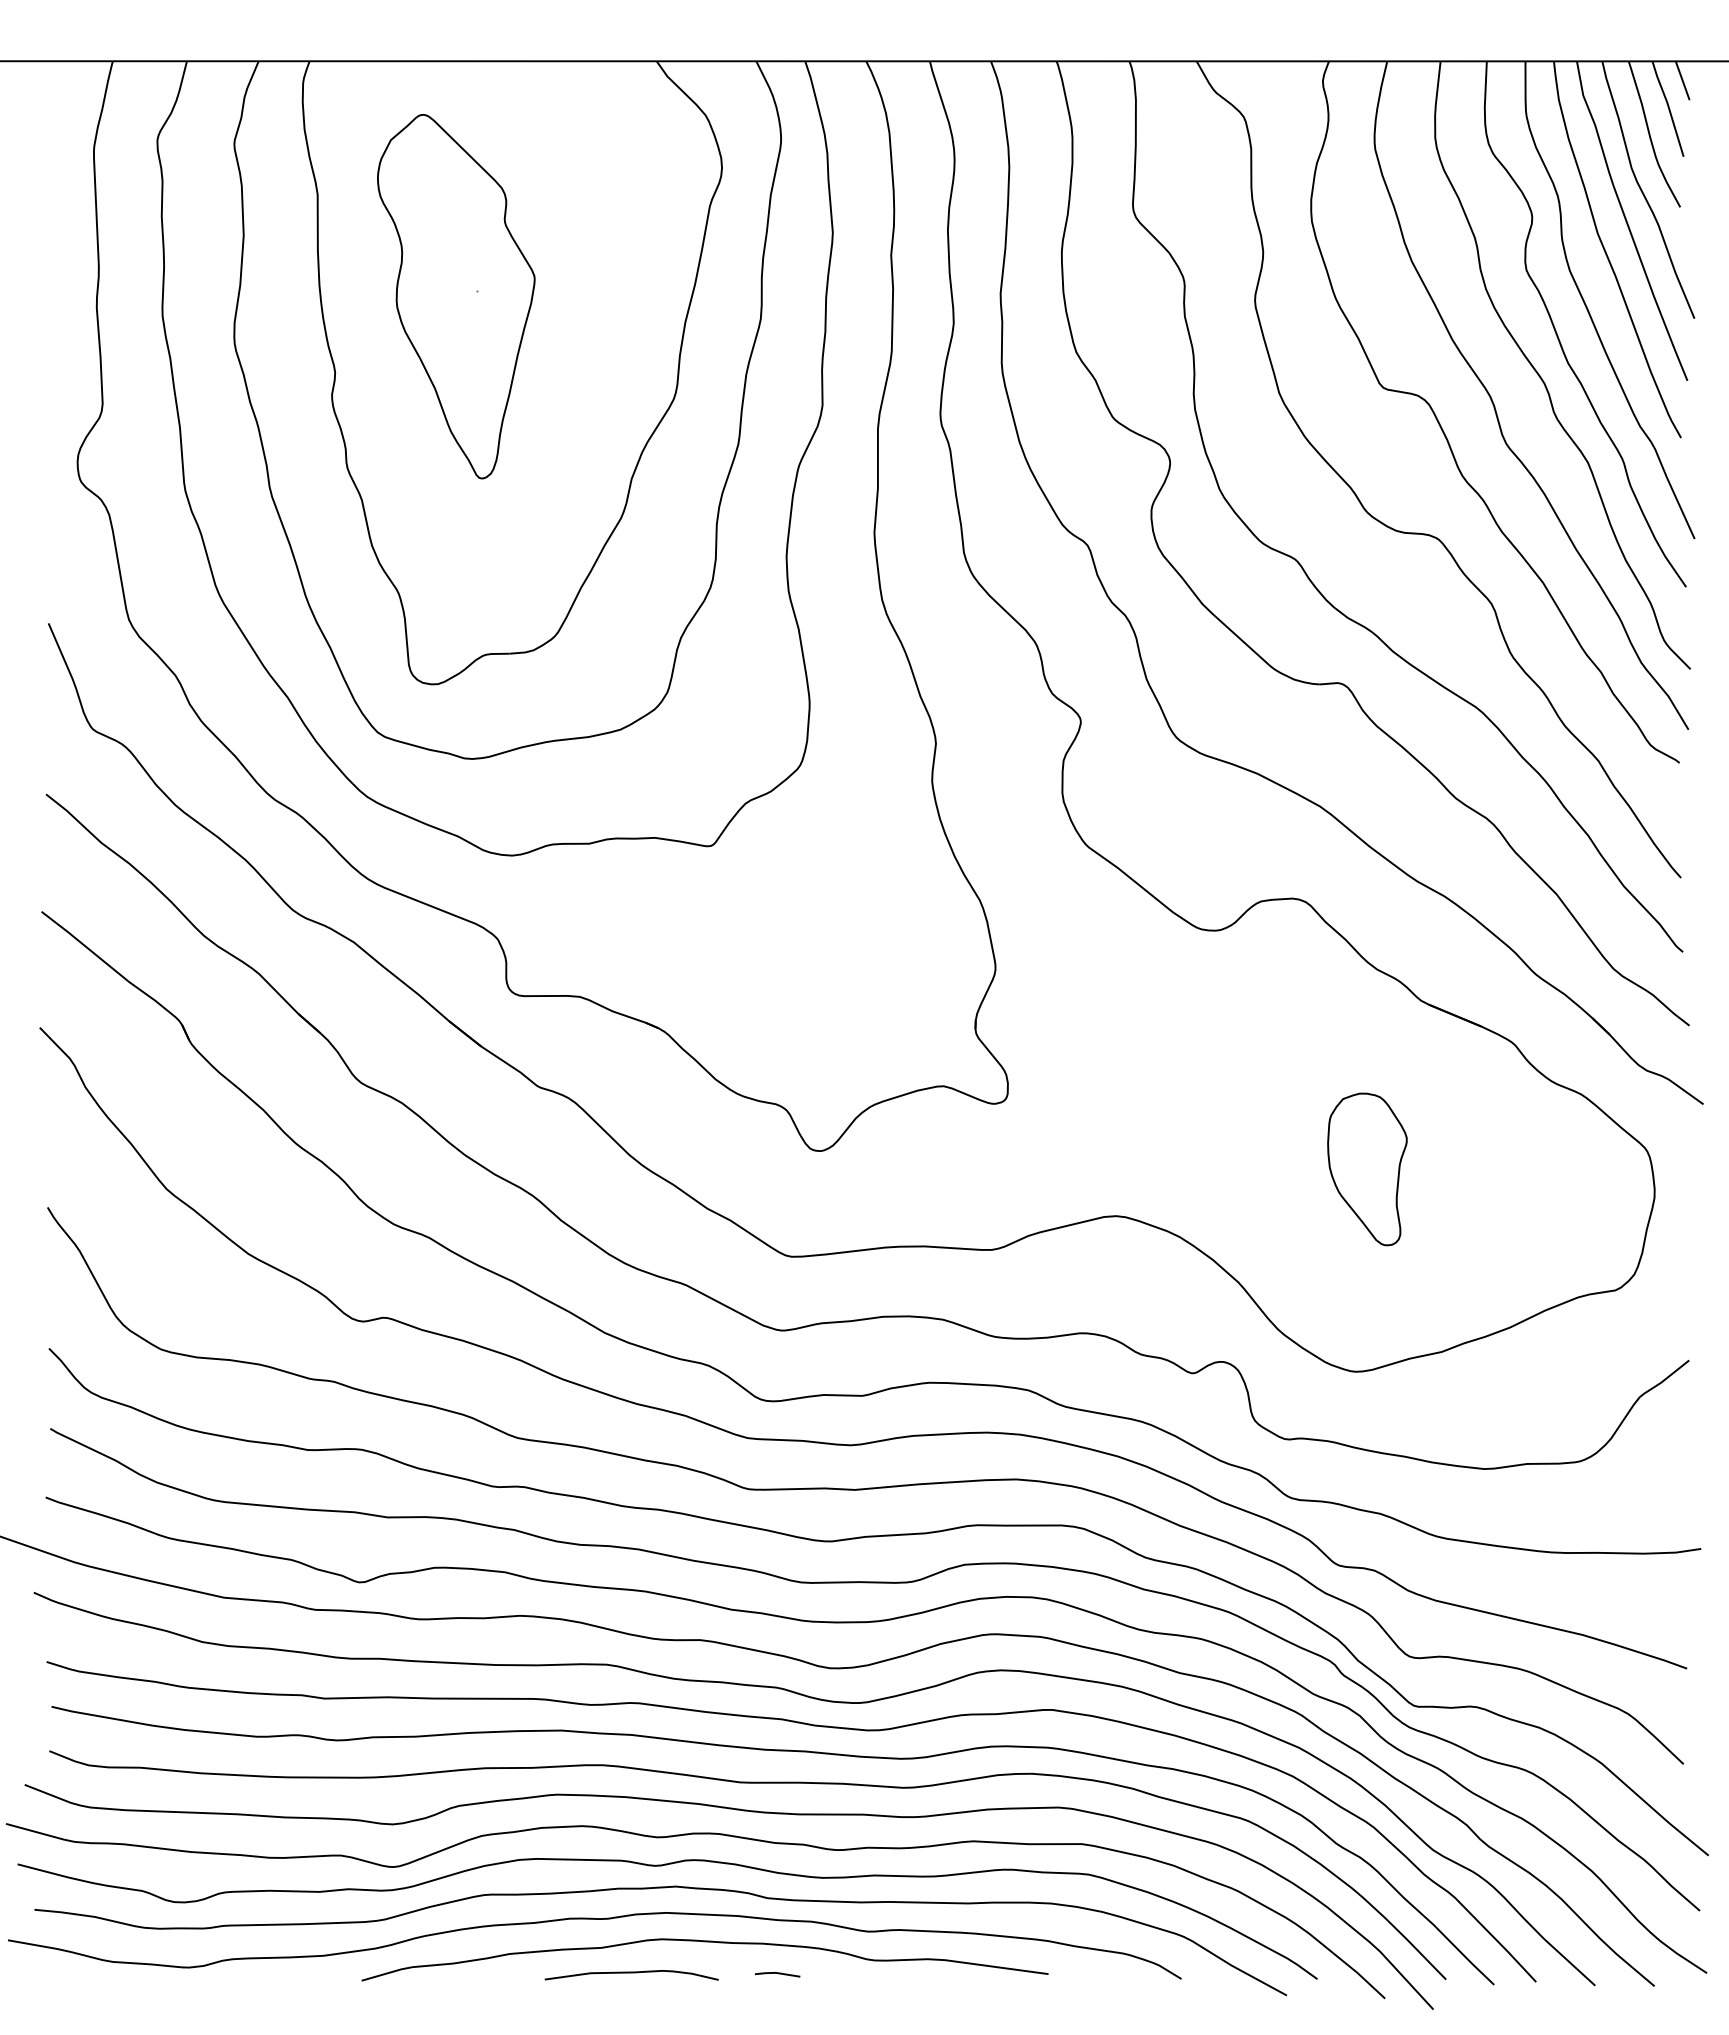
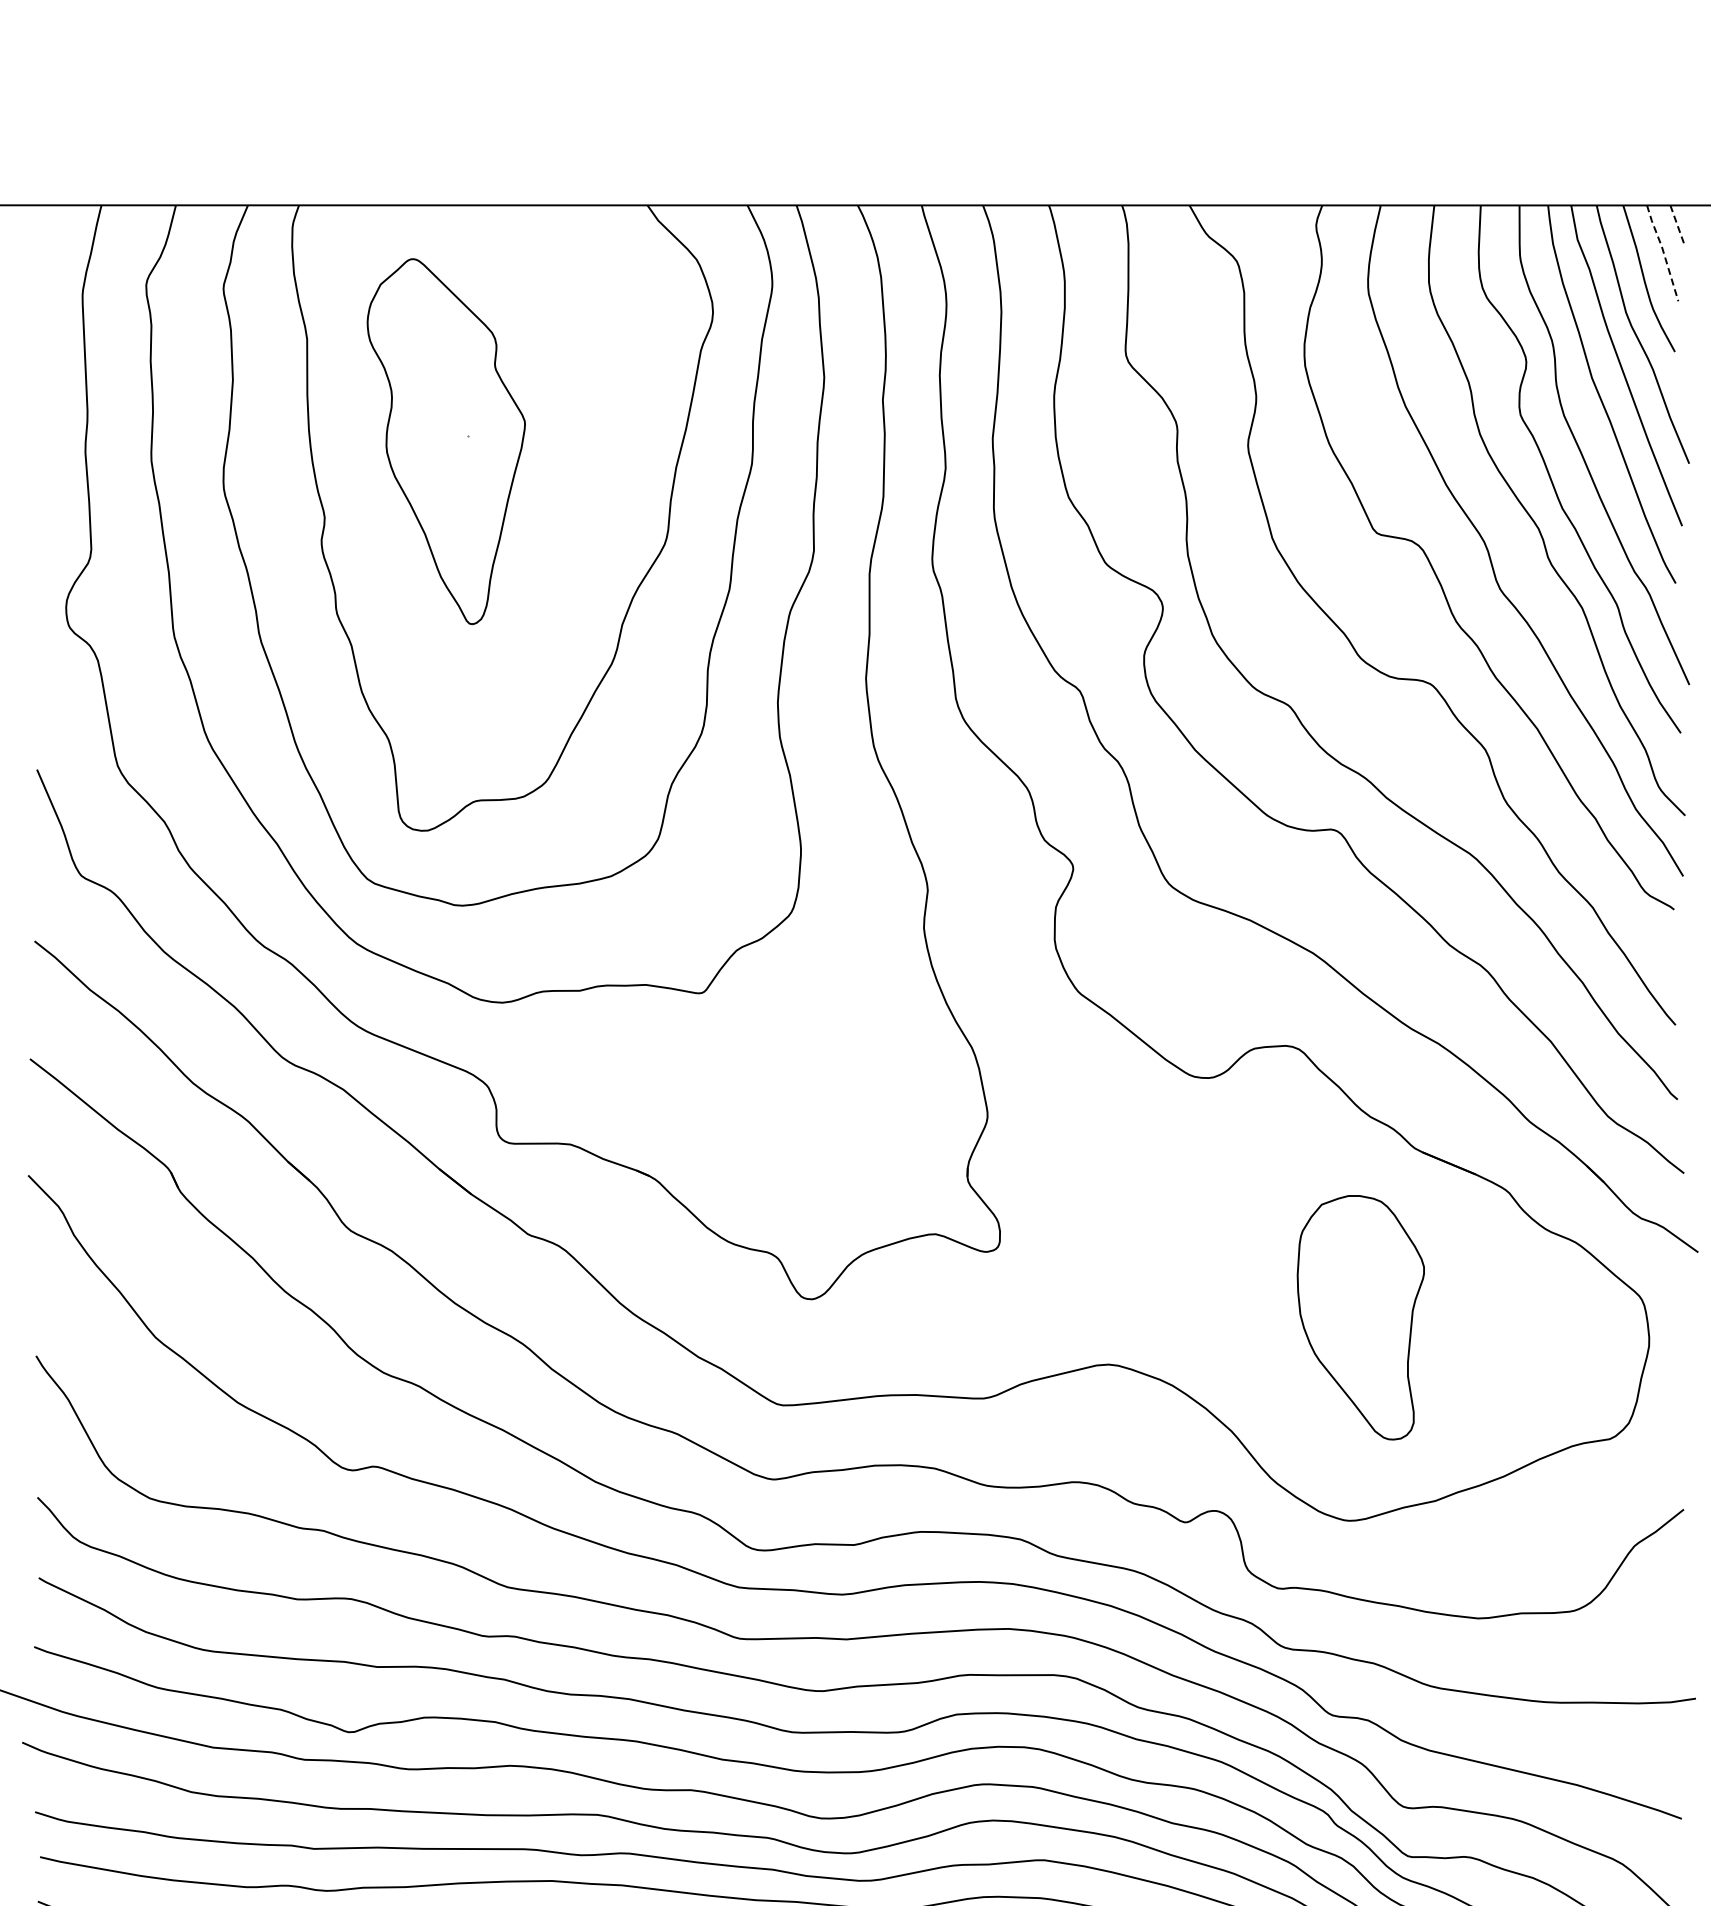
line: (1682, 80) -> (1677, 224), solid -> dashed
line: (1668, 107) -> (1663, 251), solid -> dashed
part: (1367, 1169) -> (1360, 1317), size x1.6

